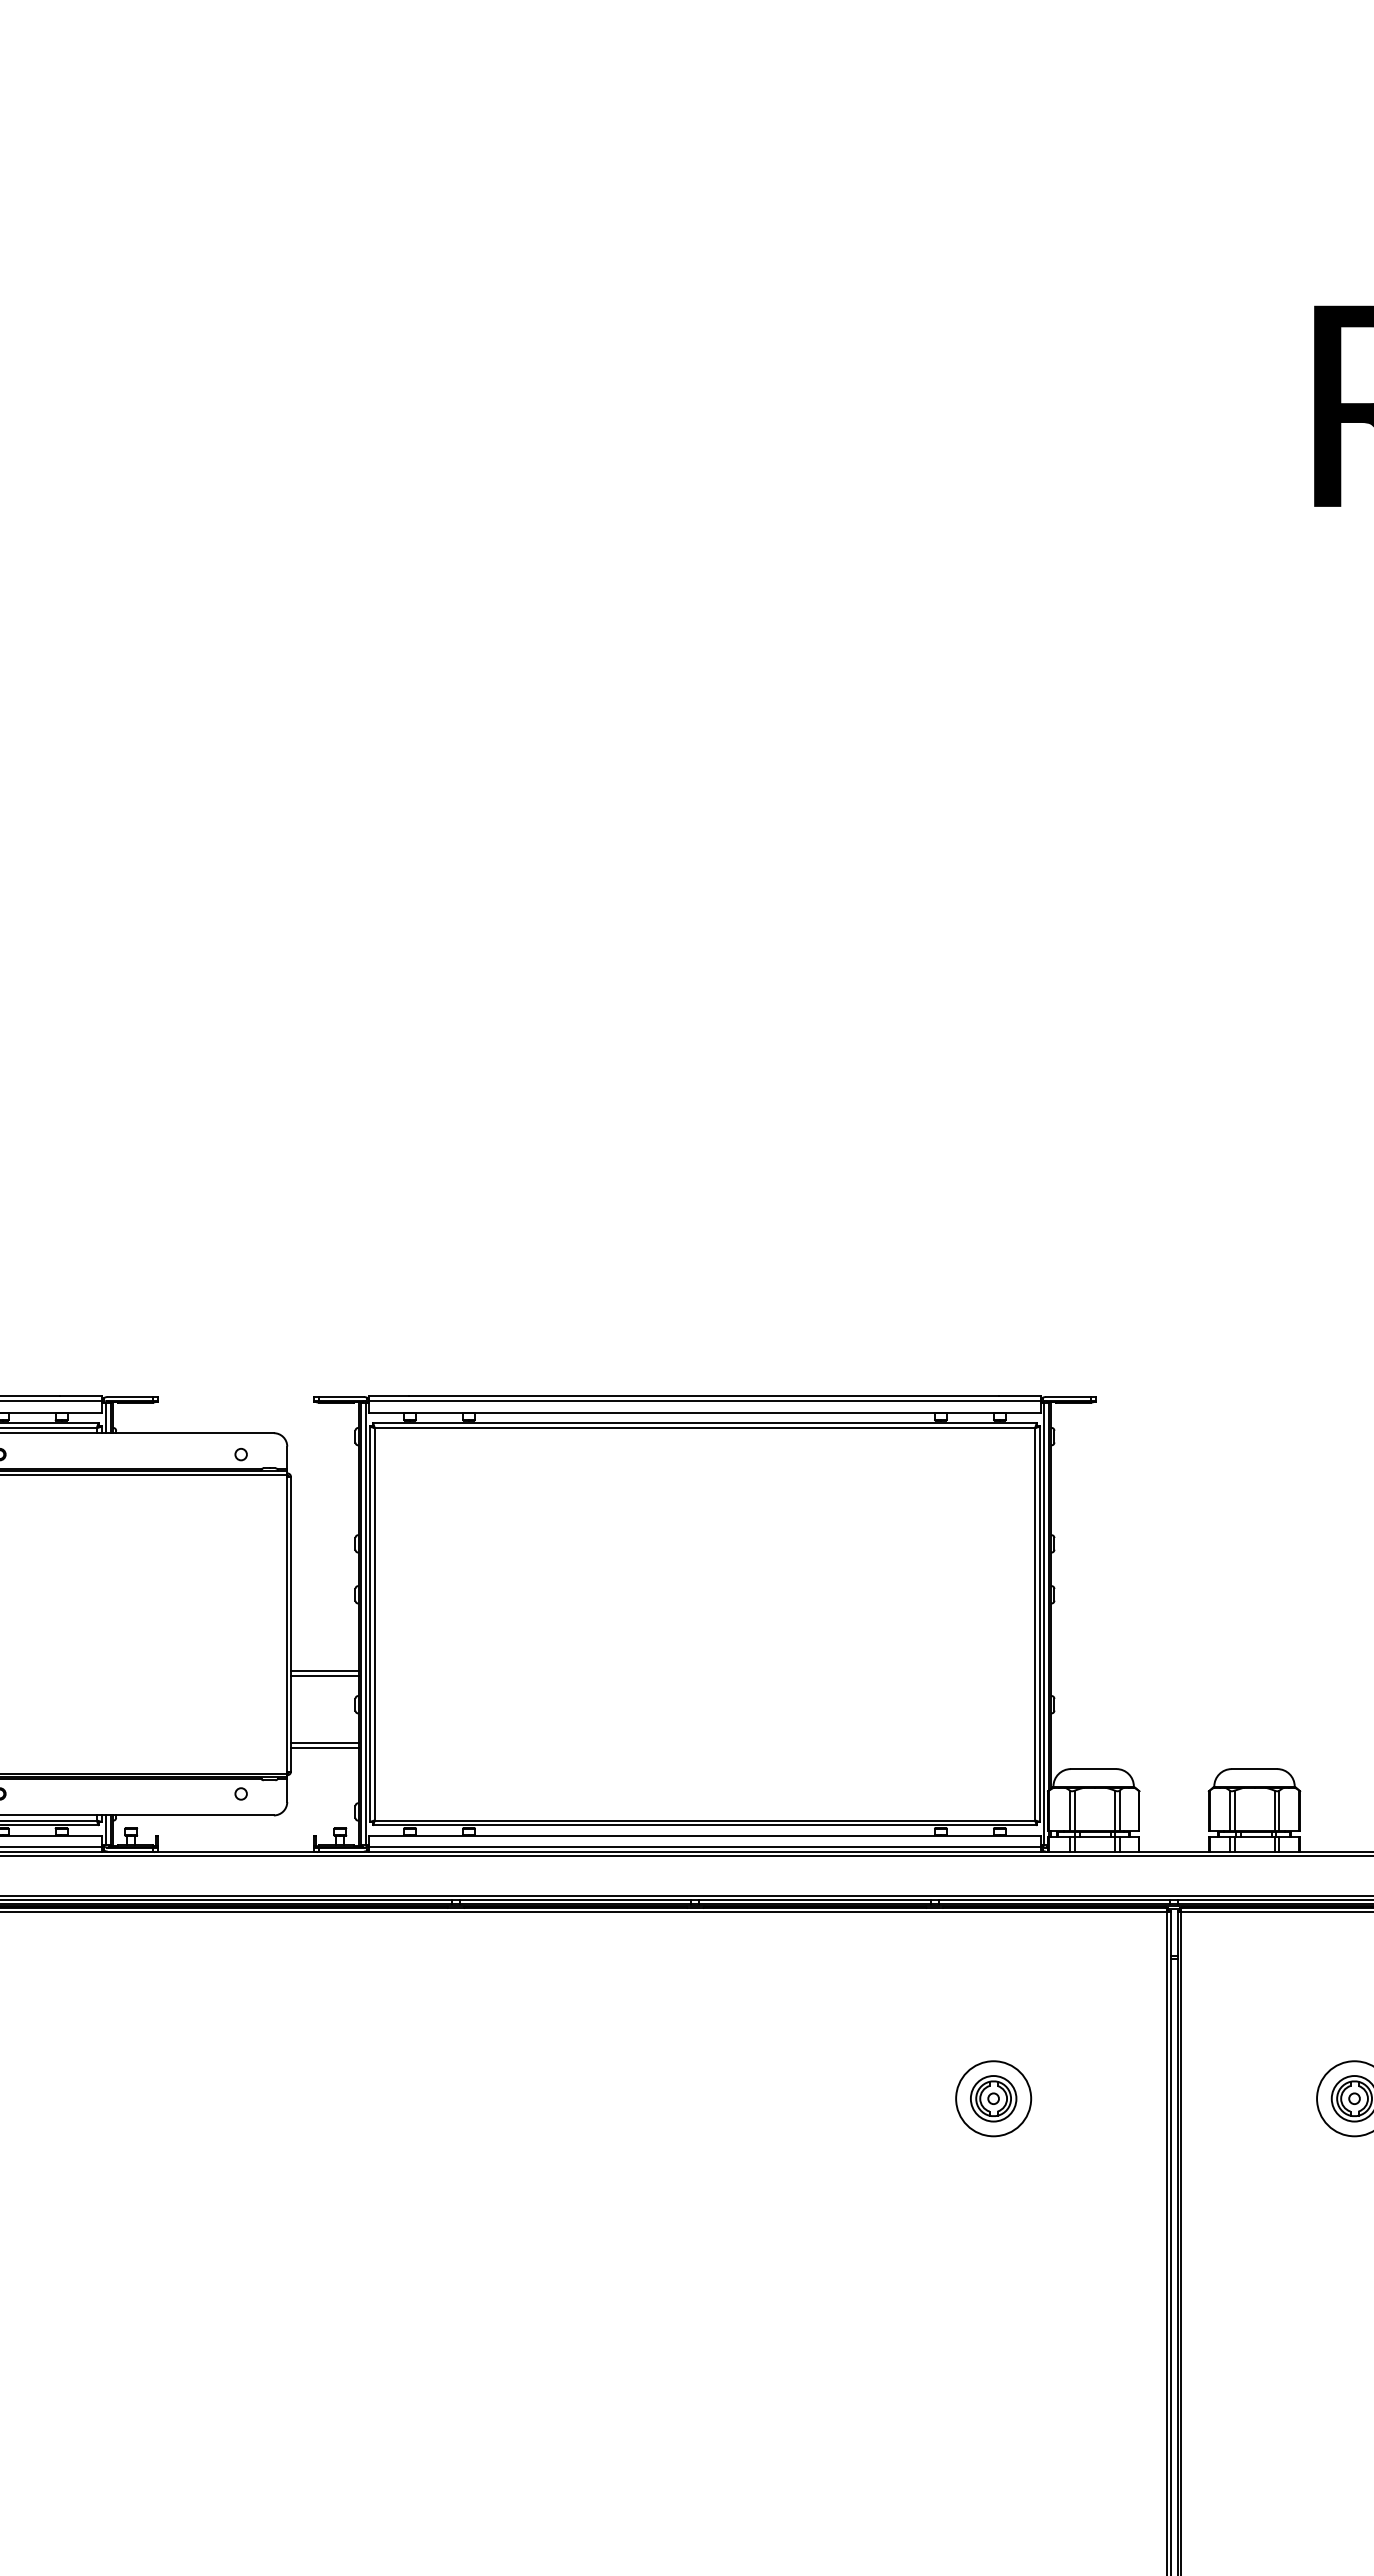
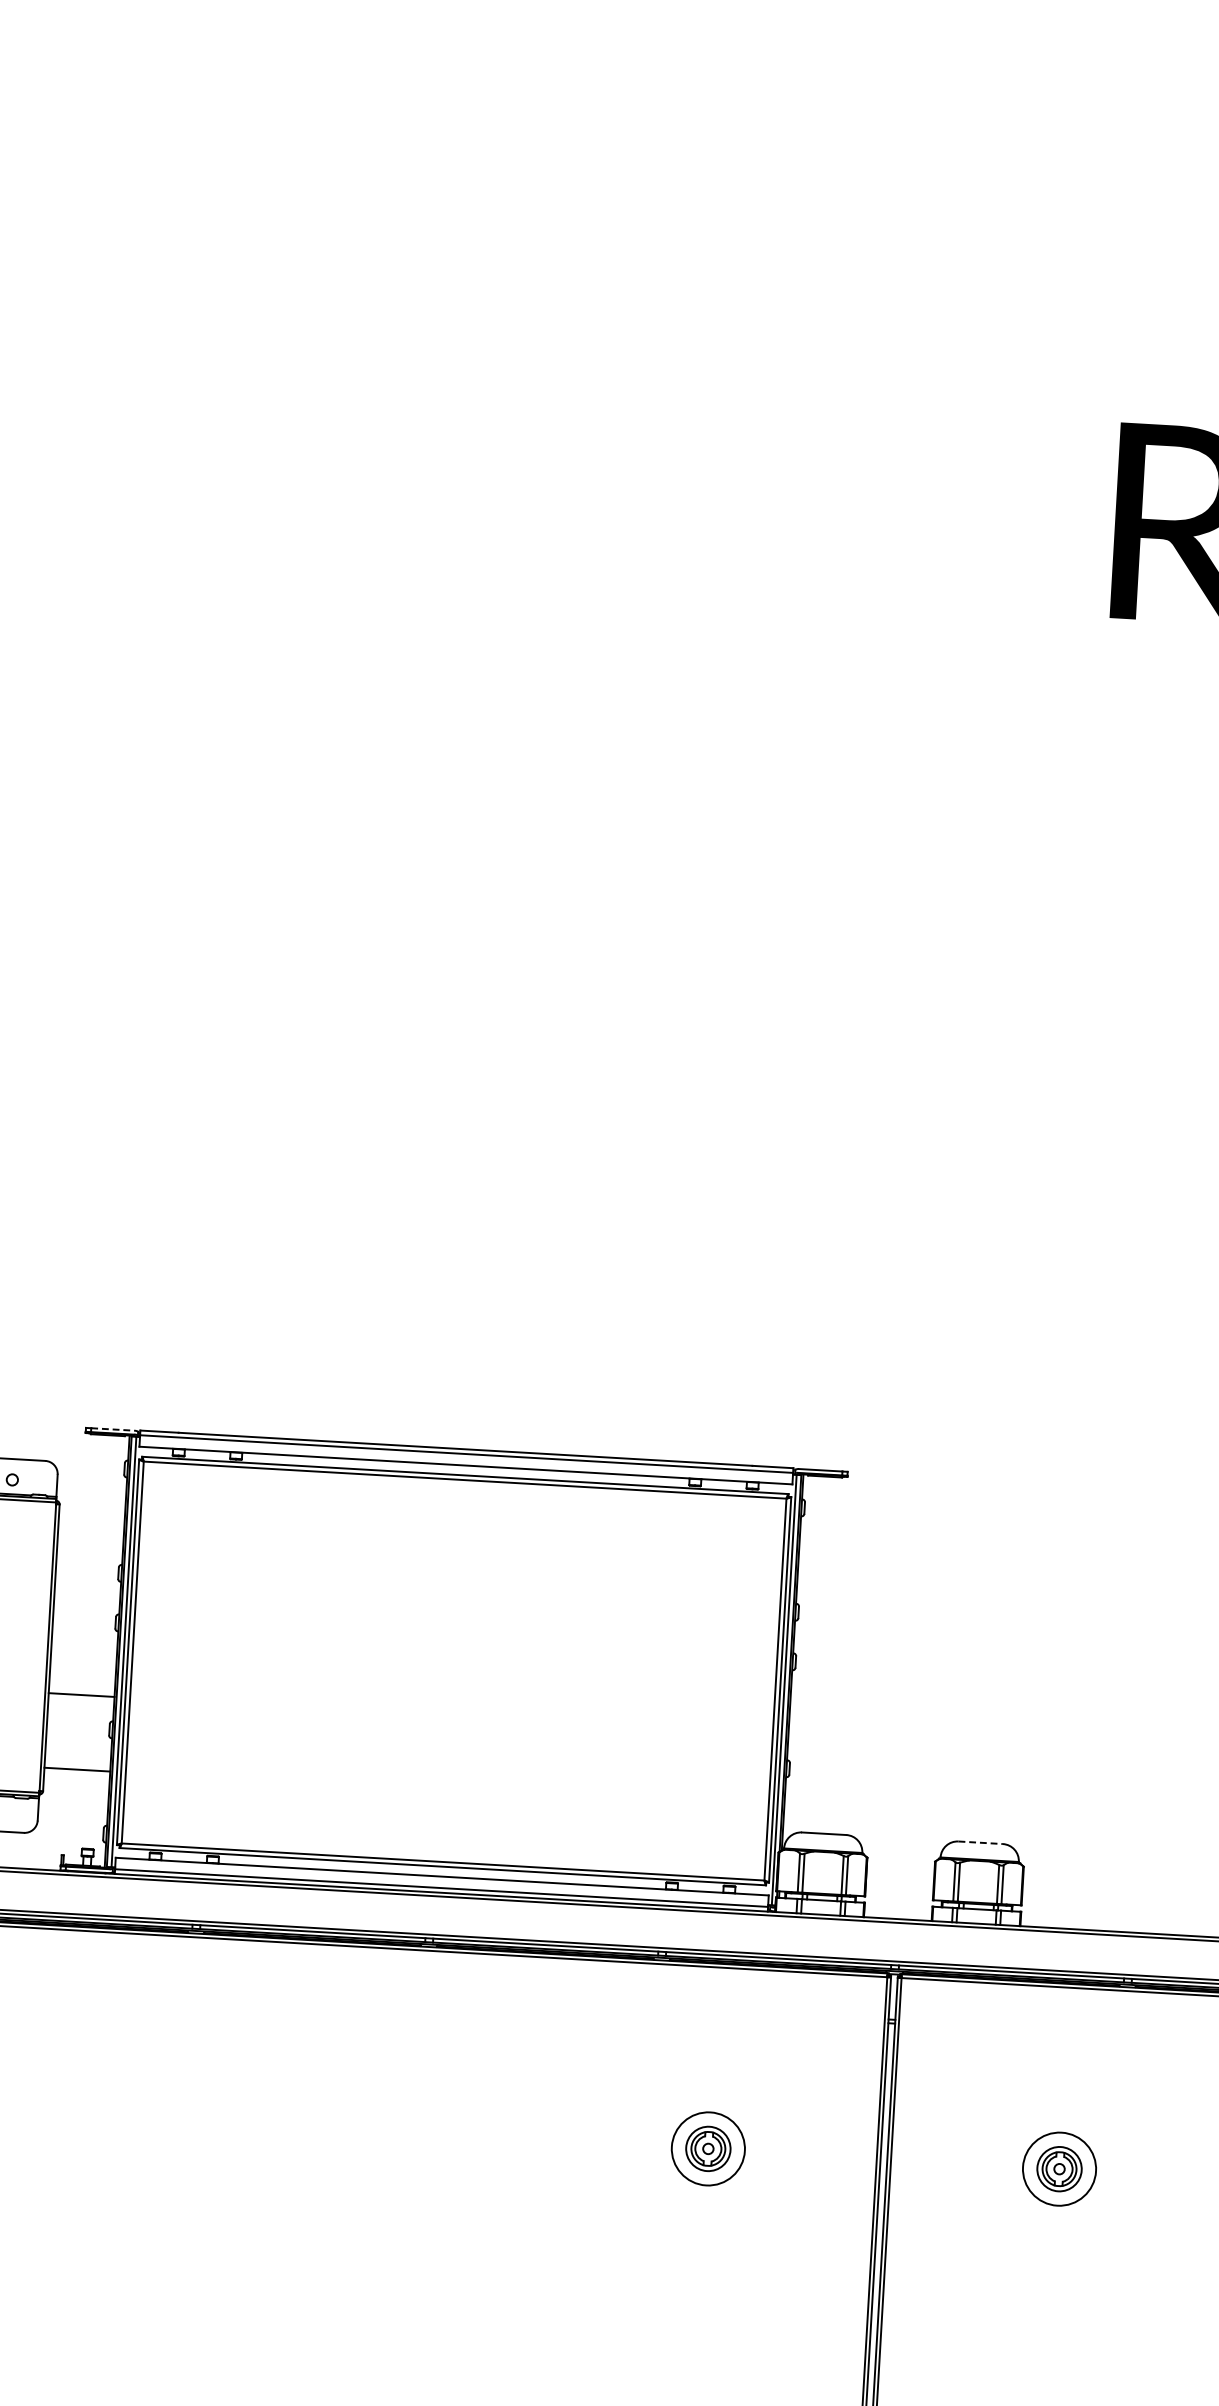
line: (341, 1396) -> (113, 1429), solid -> dashed
line: (324, 1675) -> (81, 1699), removed
line: (324, 1742) -> (77, 1764), removed
line: (1254, 1769) -> (980, 1843), solid -> dashed

